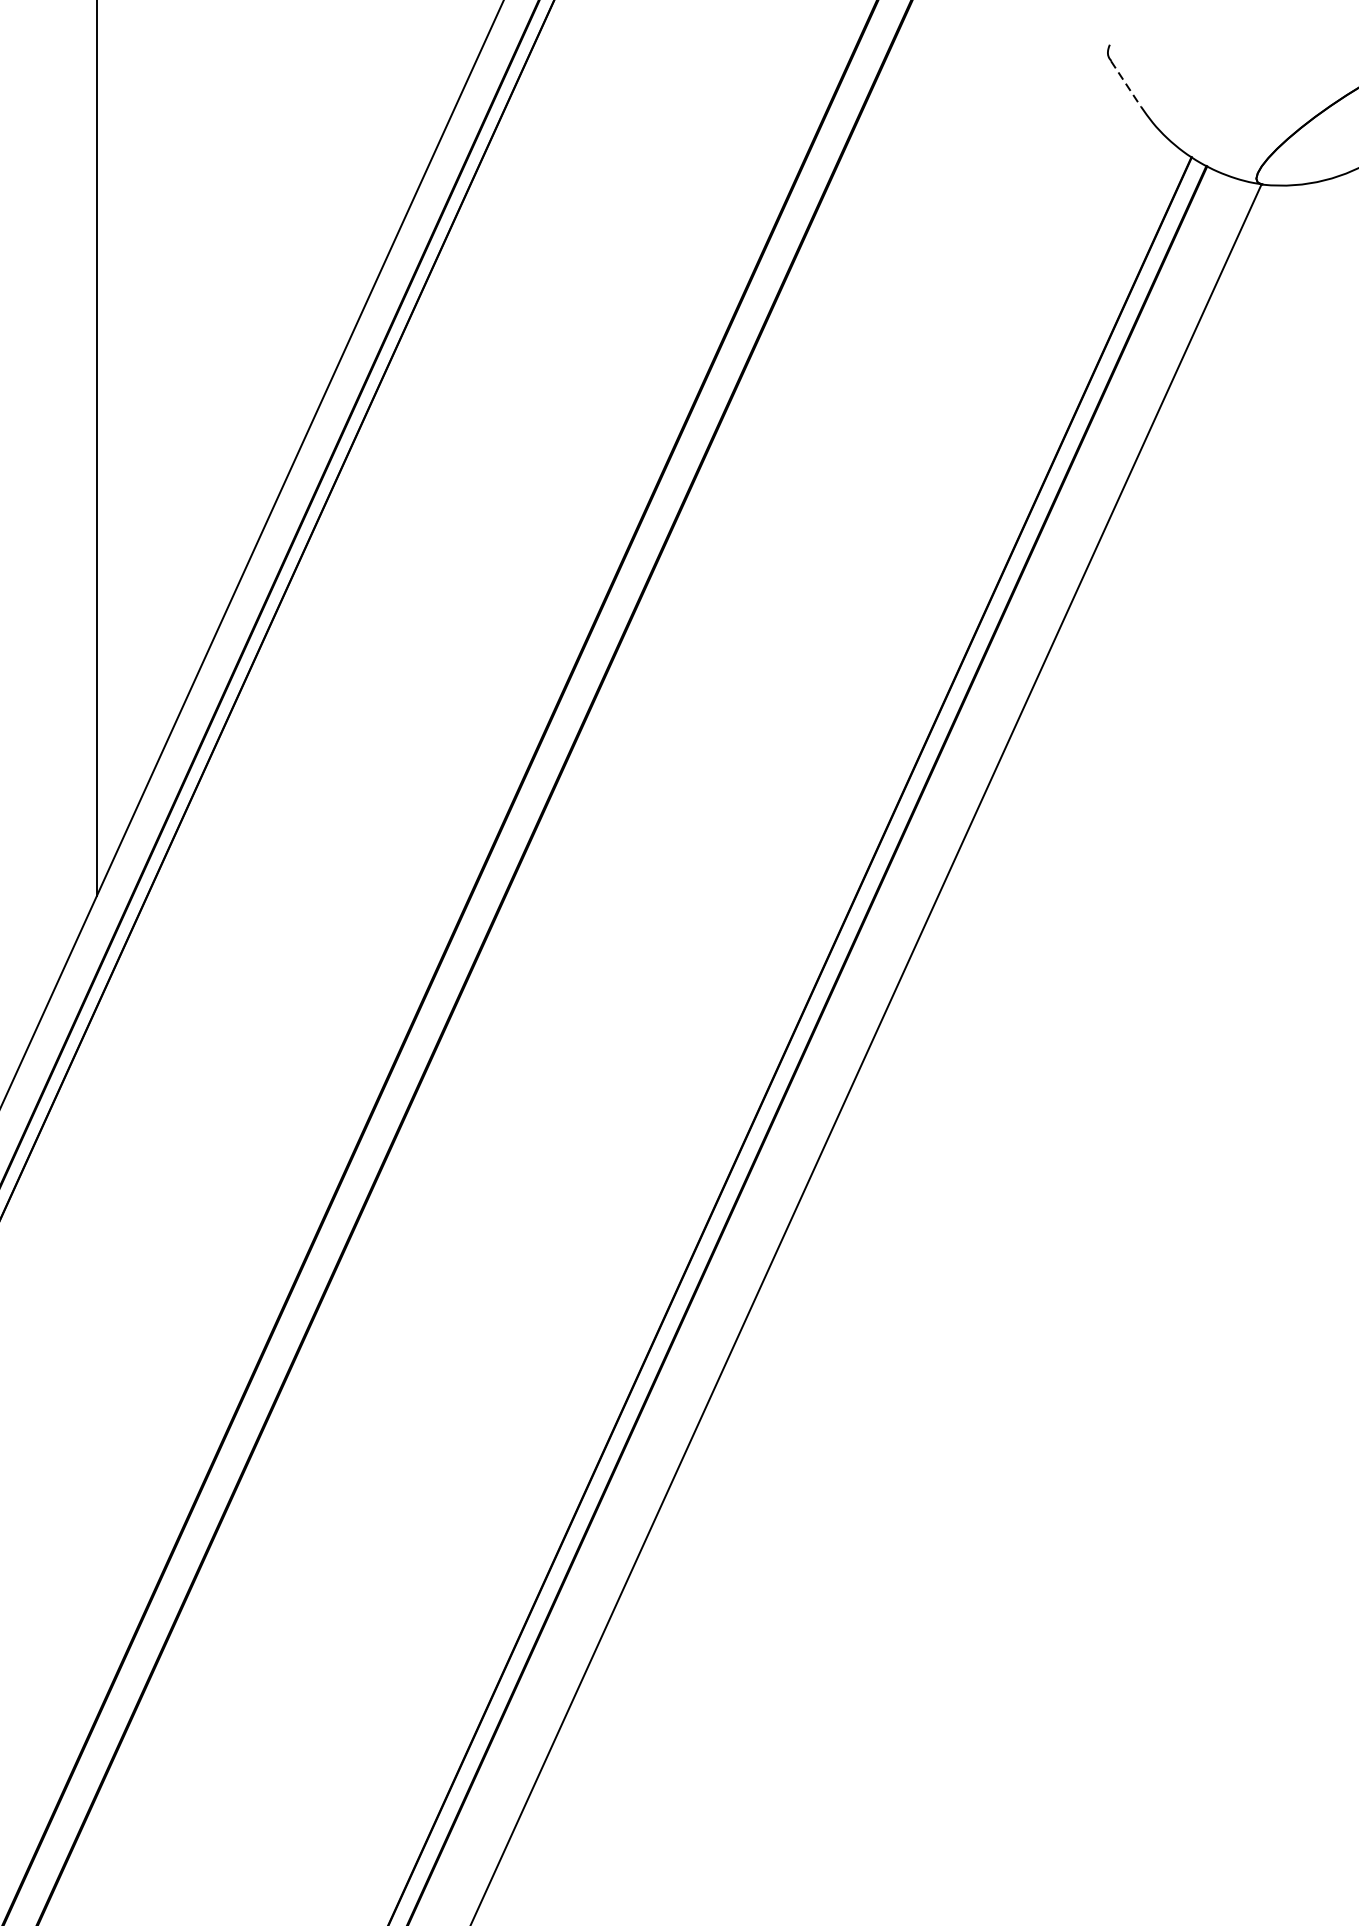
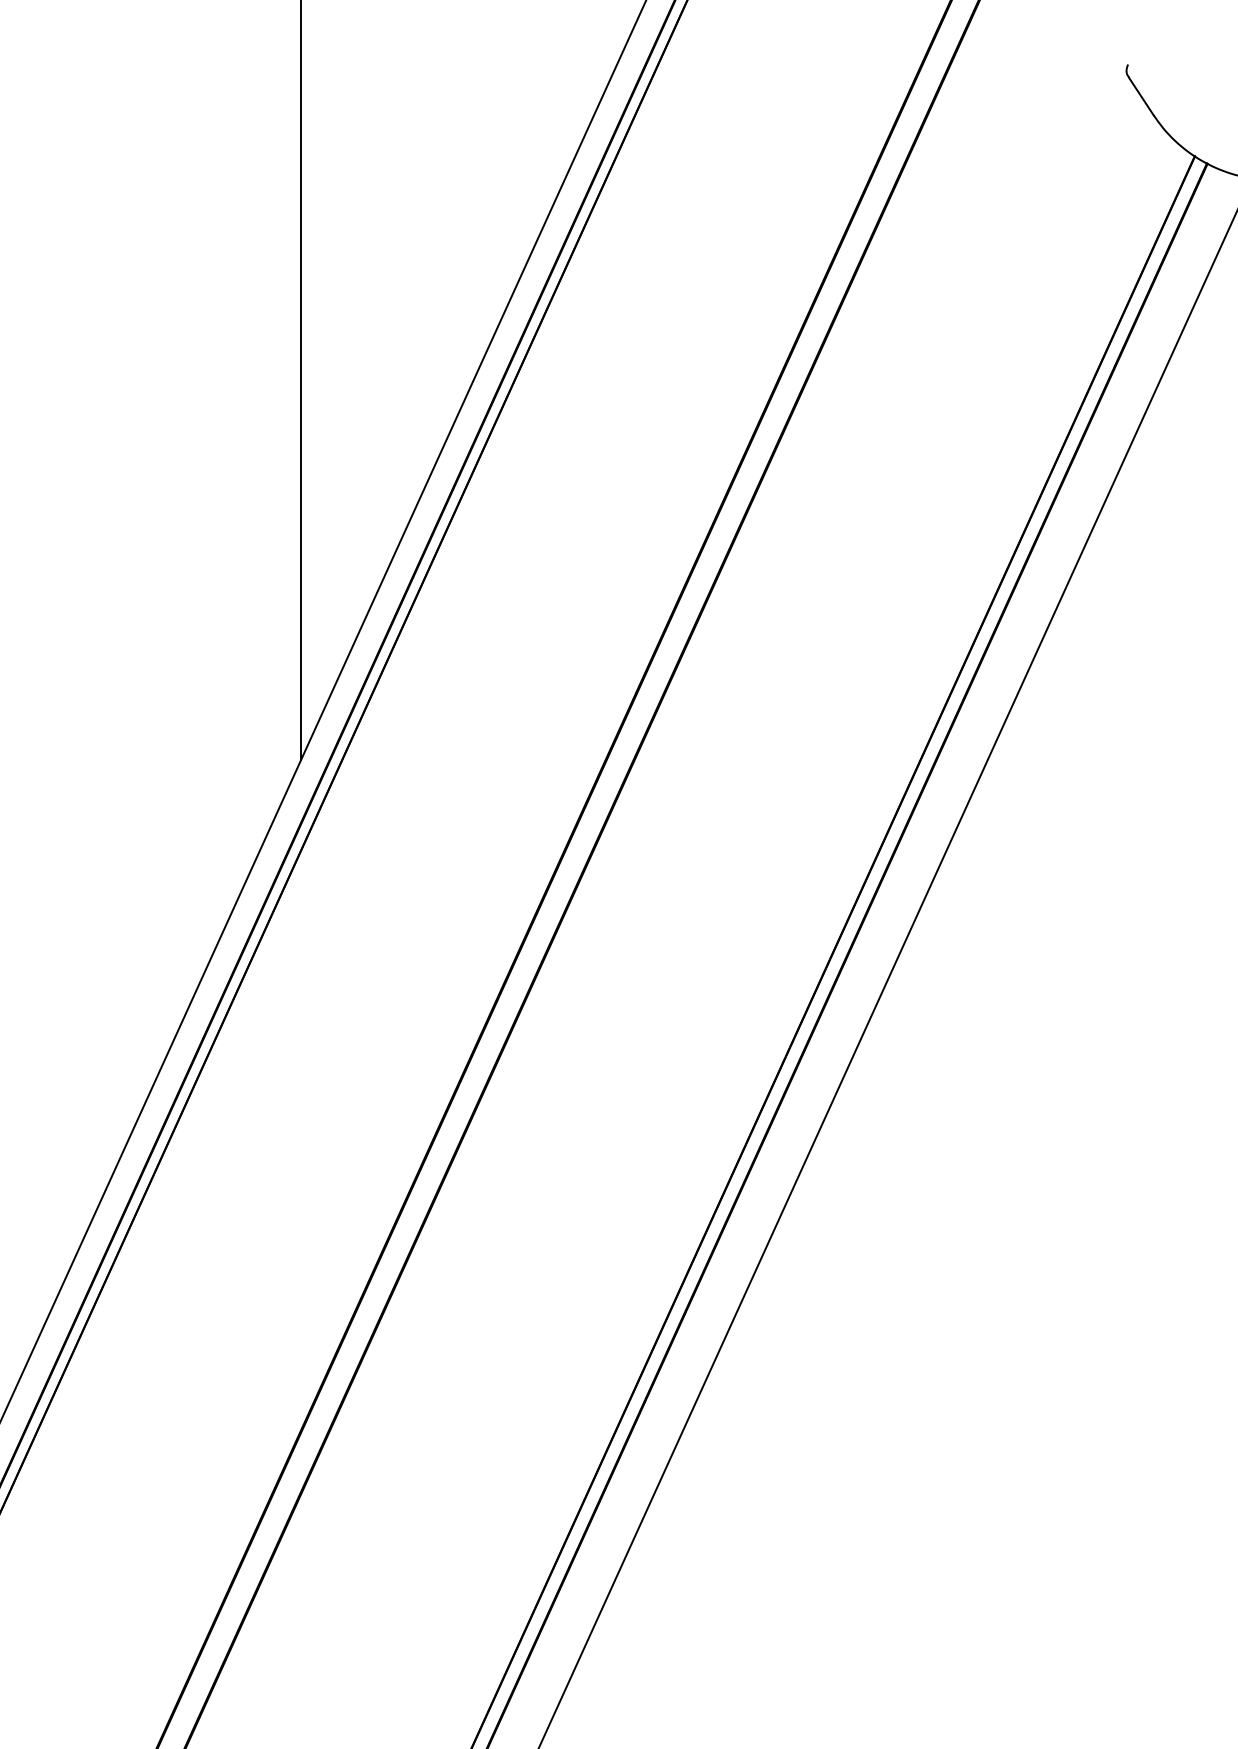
line: (1126, 83) -> (1141, 96), dashed -> solid

